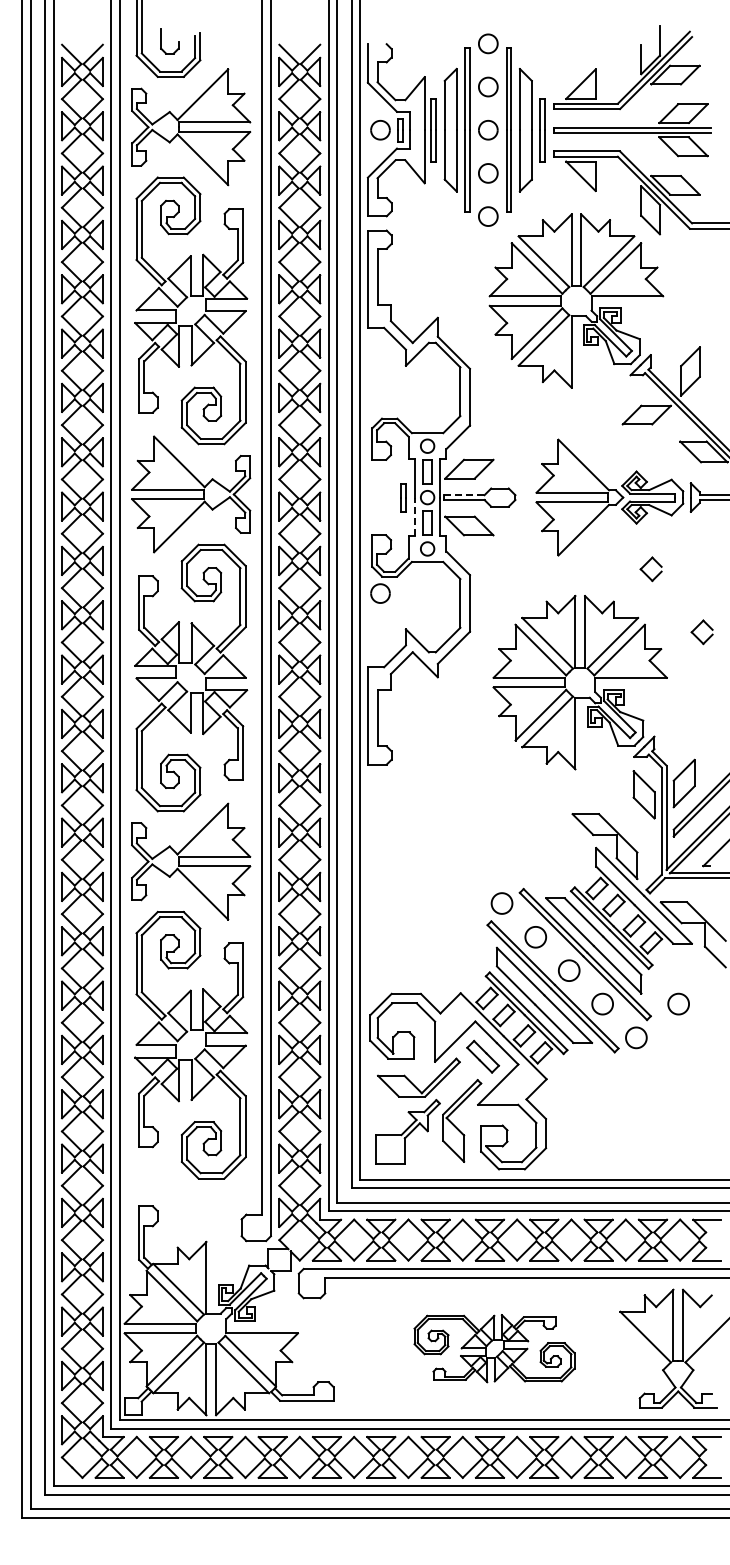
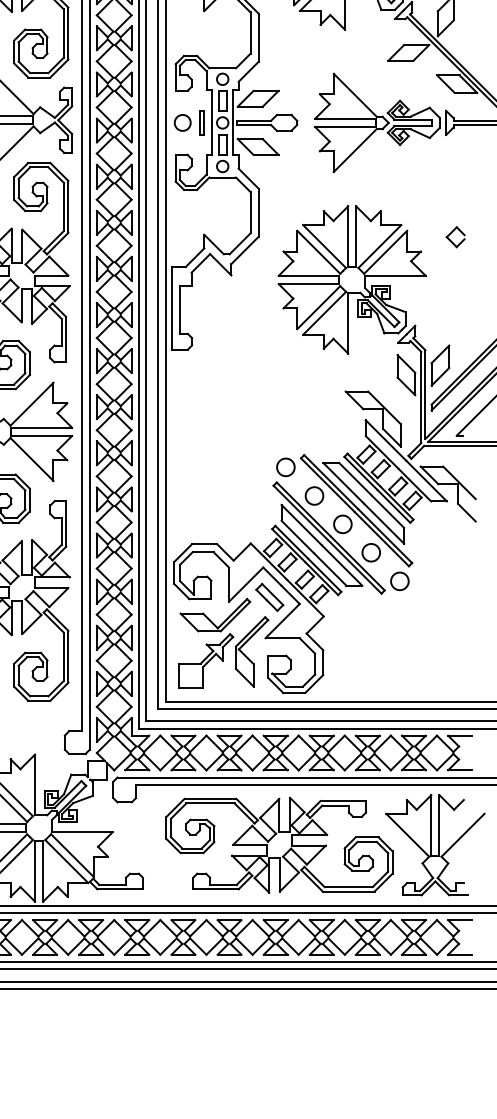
line: (465, 495) -> (254, 121), dashed -> solid
line: (415, 516) -> (212, 138), dashed -> solid
part: (650, 569) -> (411, 183), removed
part: (380, 593) -> (182, 122), moved
part: (678, 1003) -> (435, 552), removed
part: (494, 1348) -> (279, 844), size x1.67

